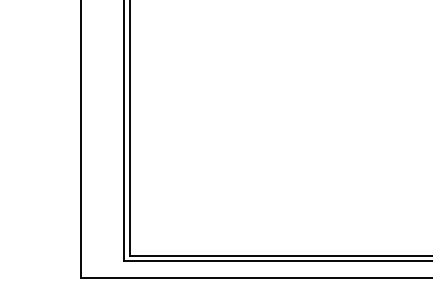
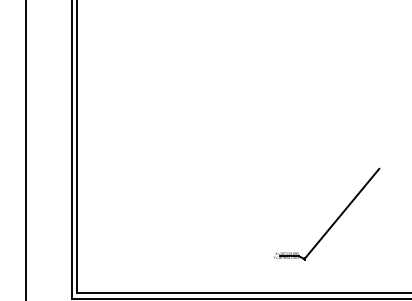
part: (372, 187) -> (334, 220), added

